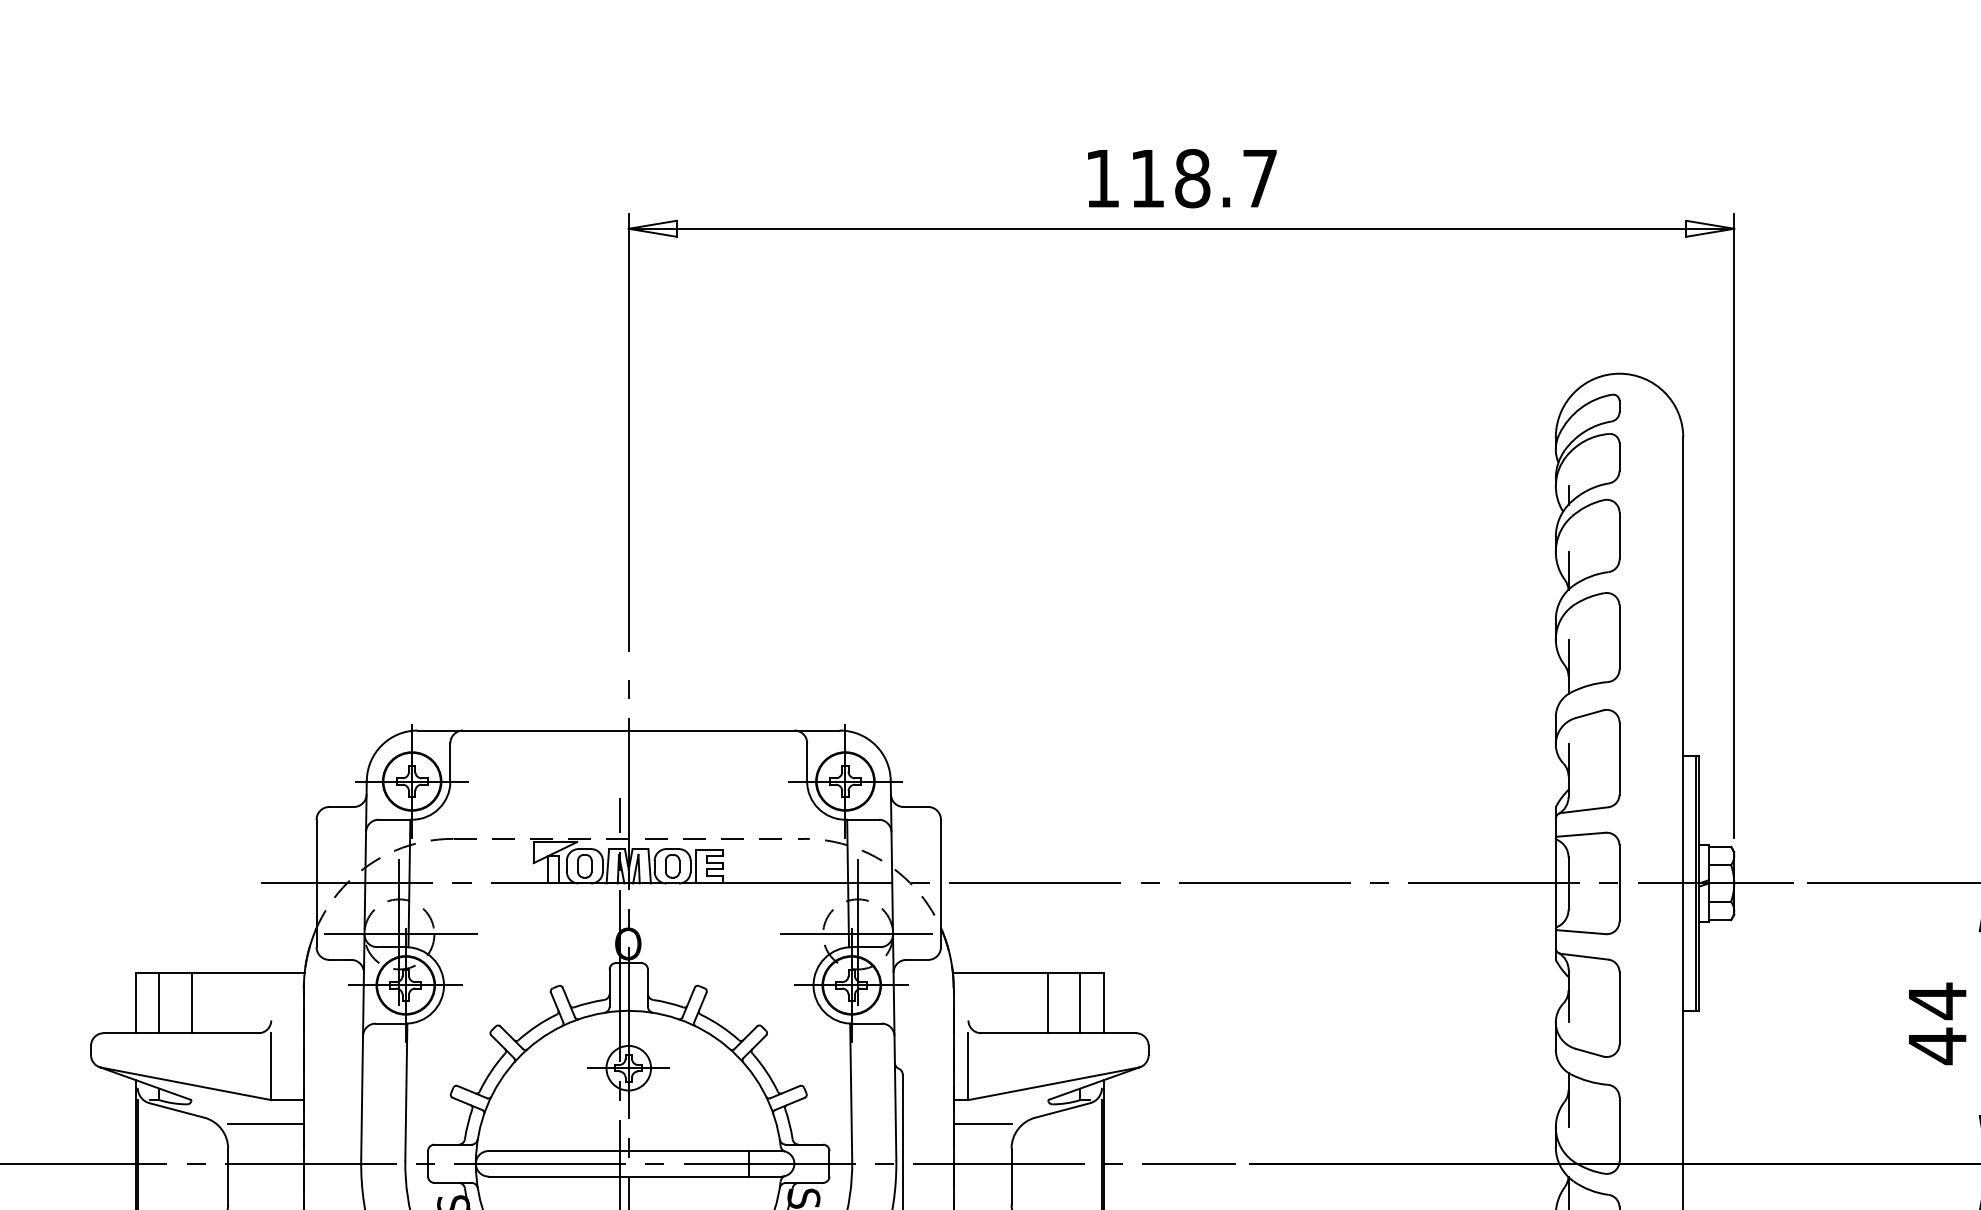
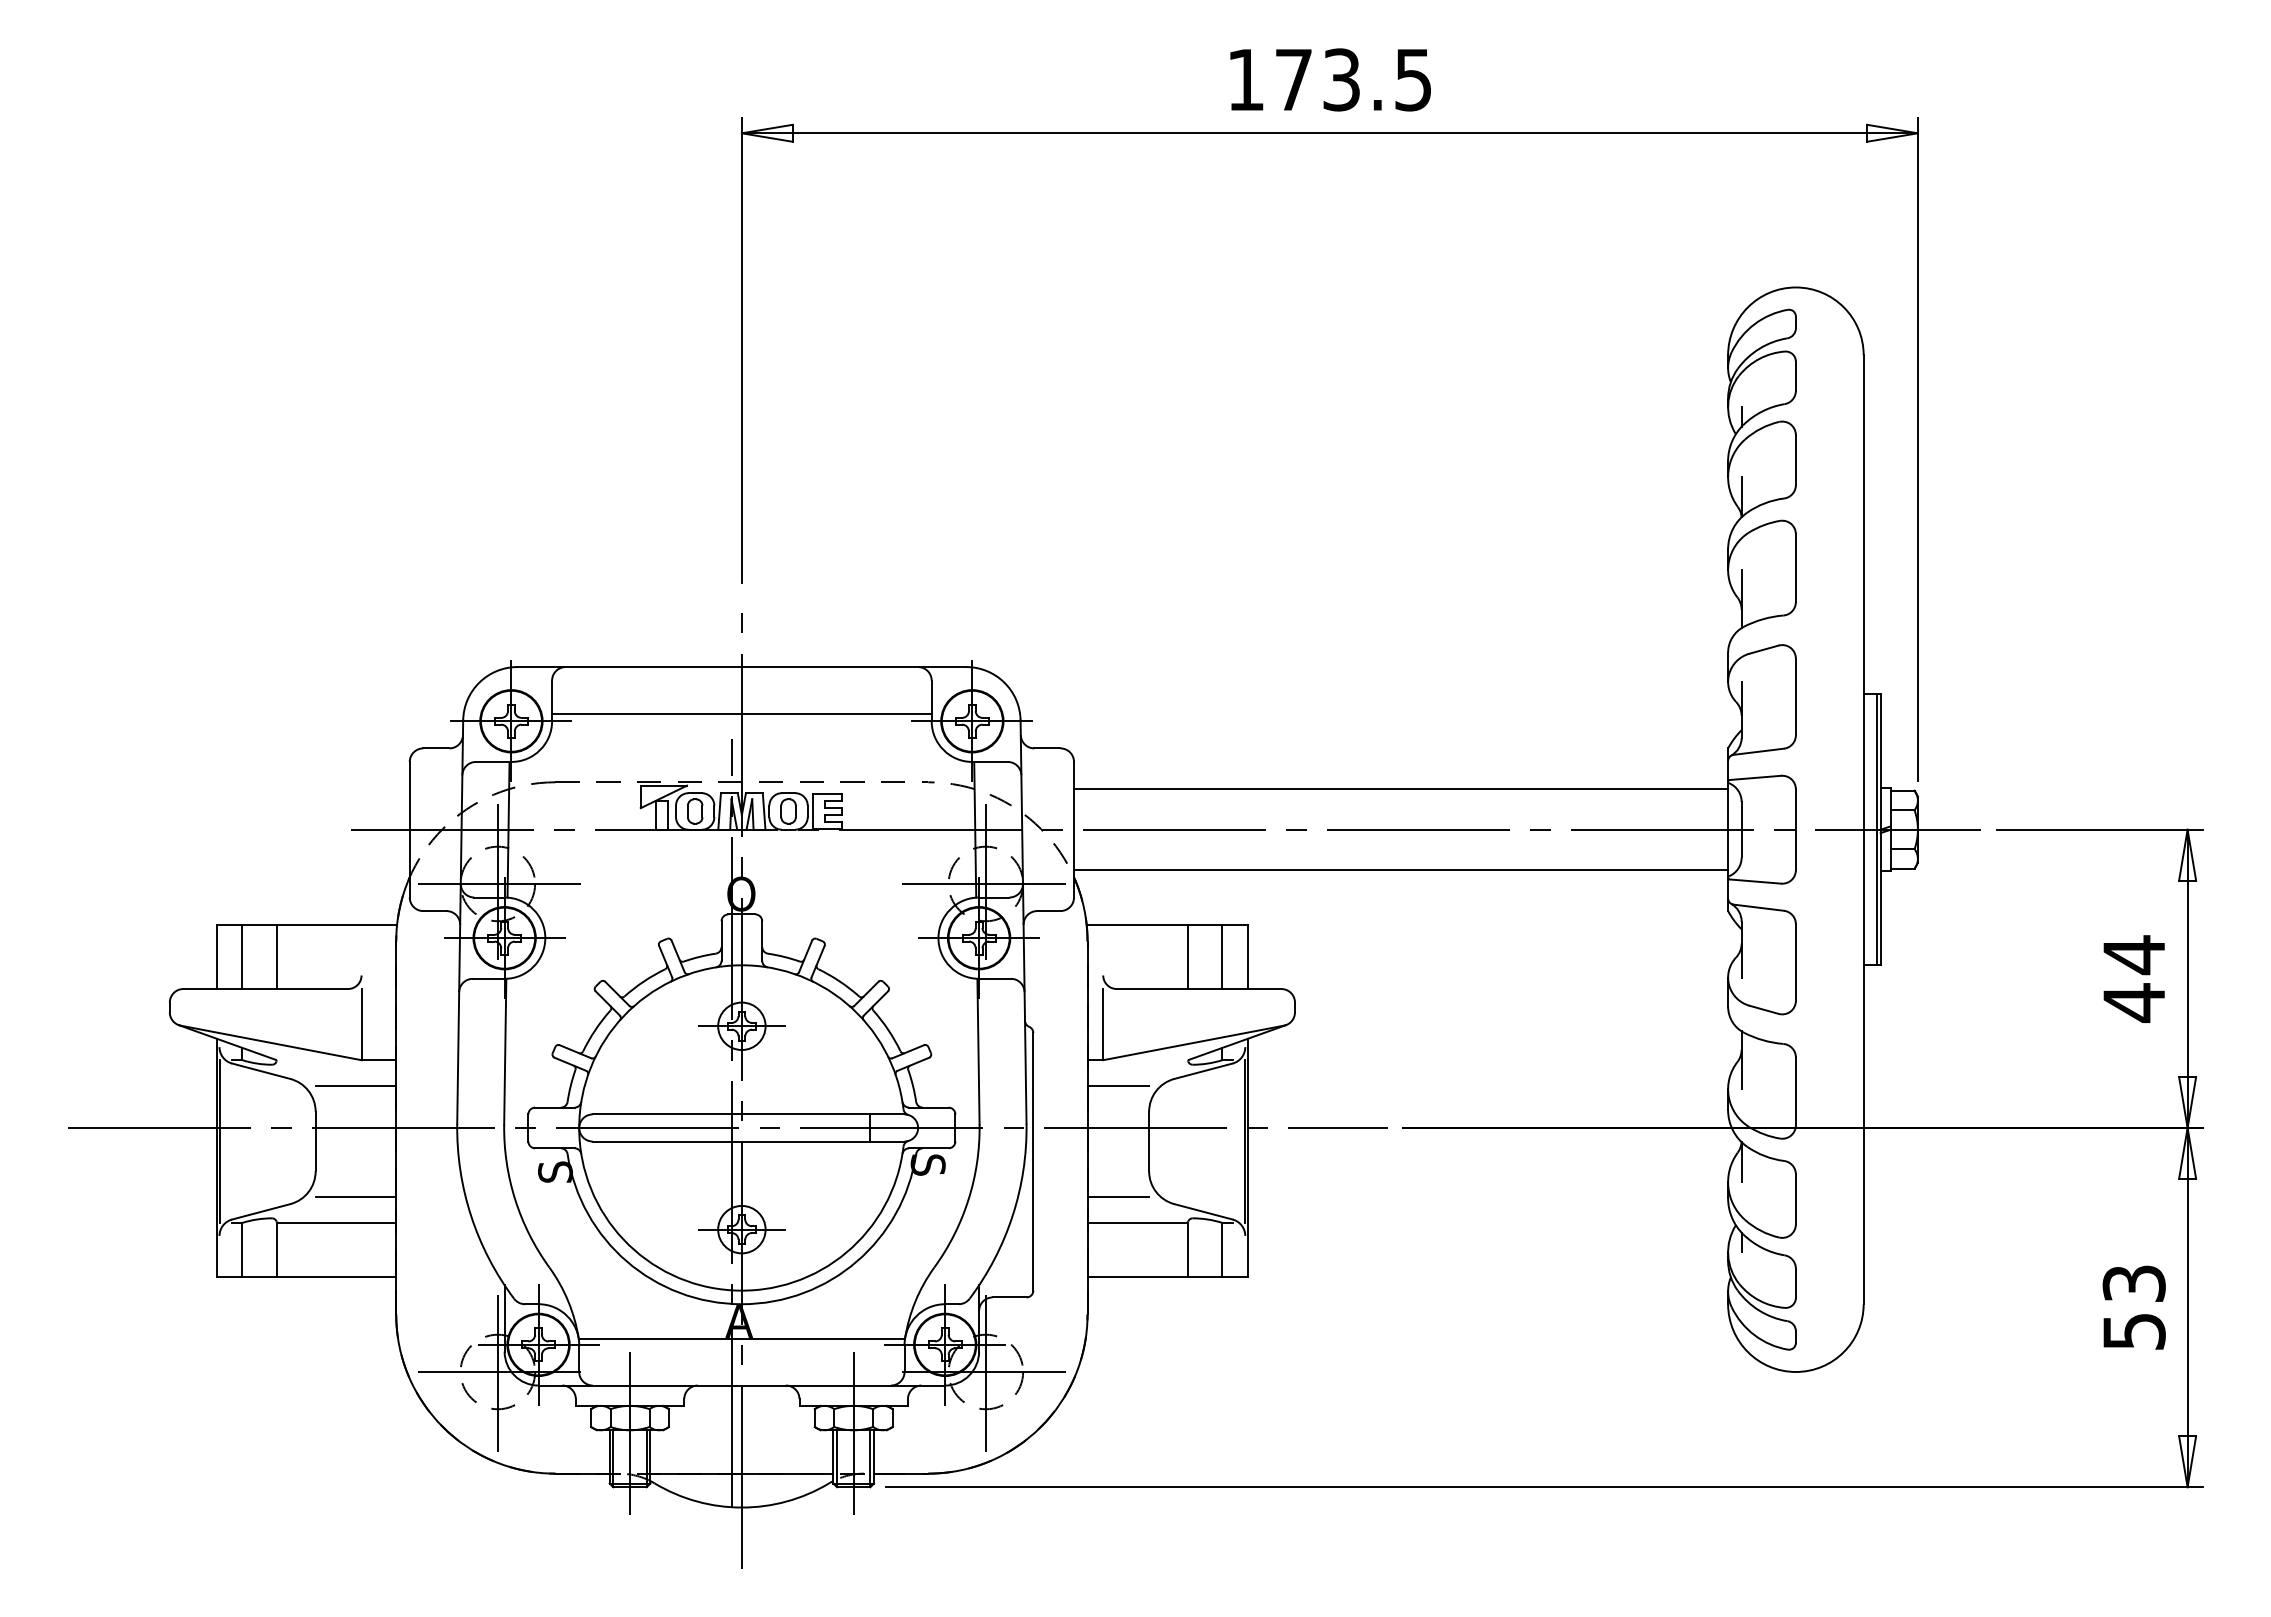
text: (1203, 178) -> (1353, 79), 118.7 -> 173.5
line: (628, 775) -> (741, 714), added
line: (1248, 845) -> (1401, 789), added
line: (1248, 921) -> (1401, 870), added

